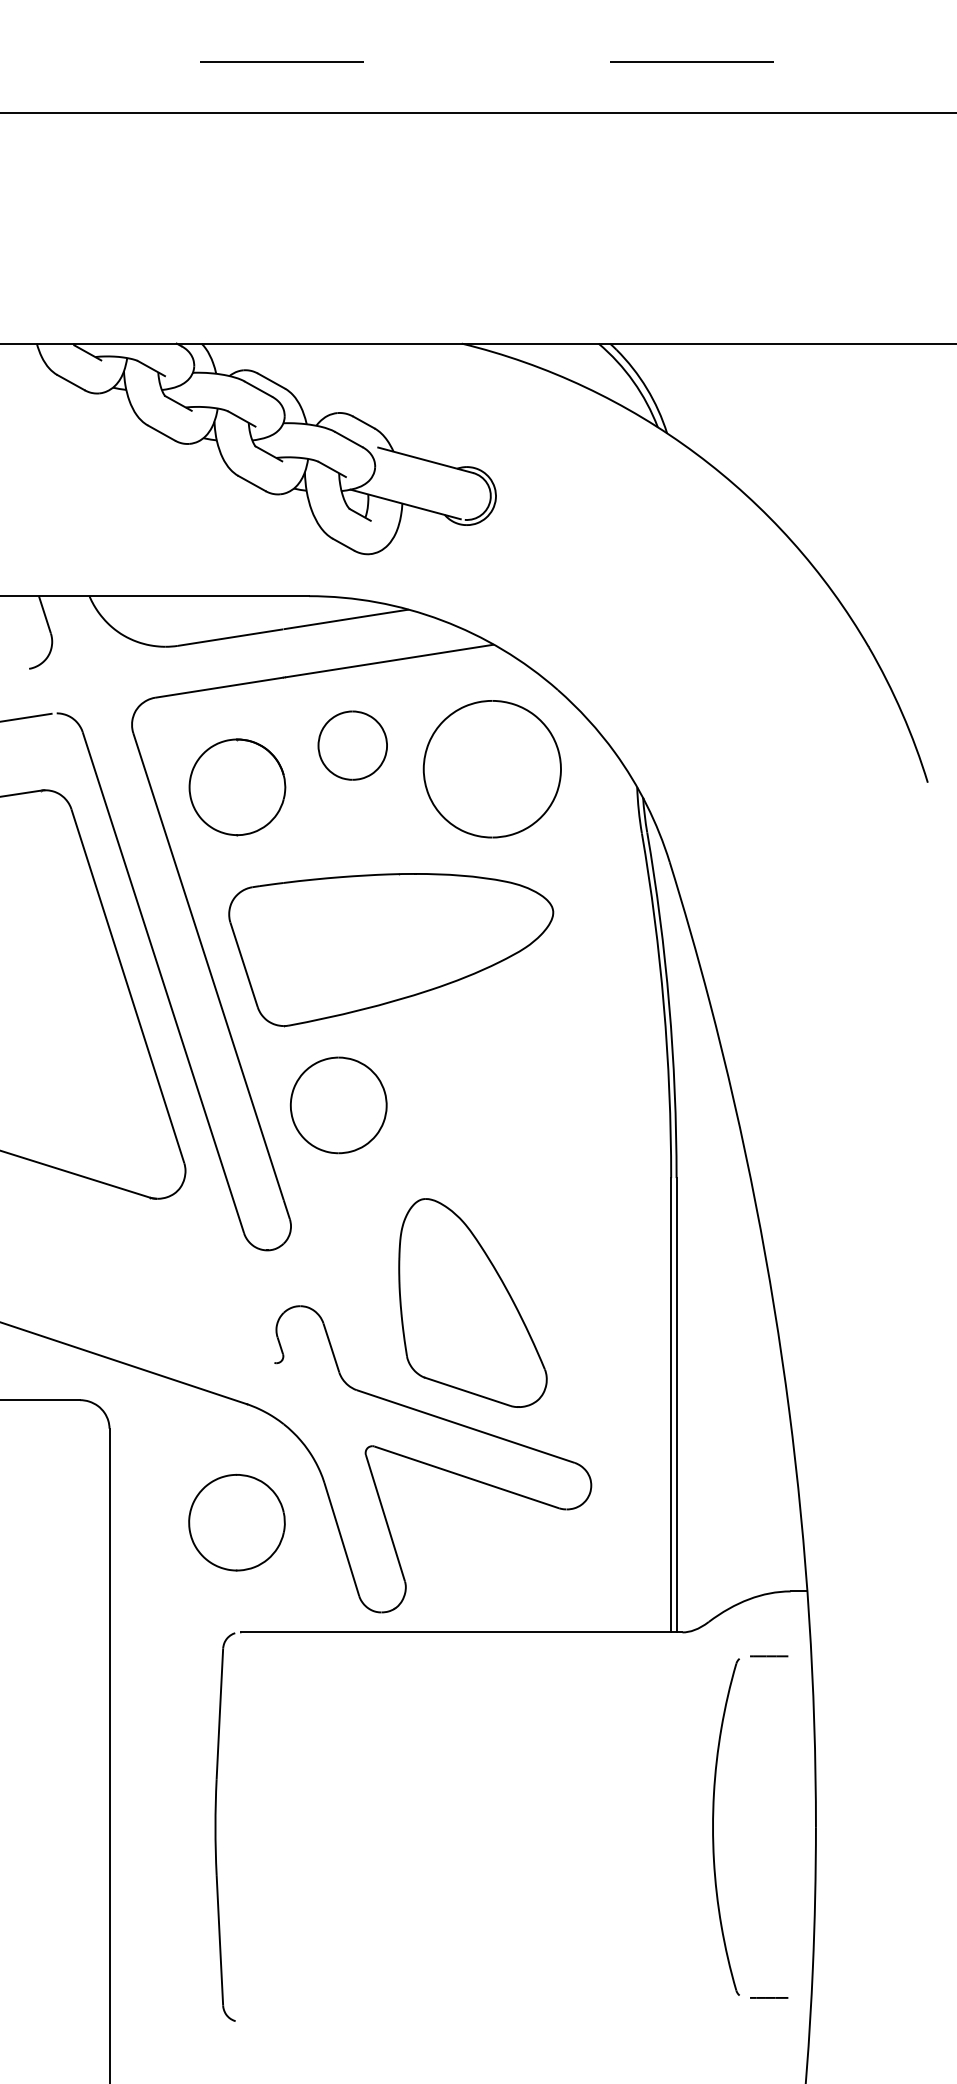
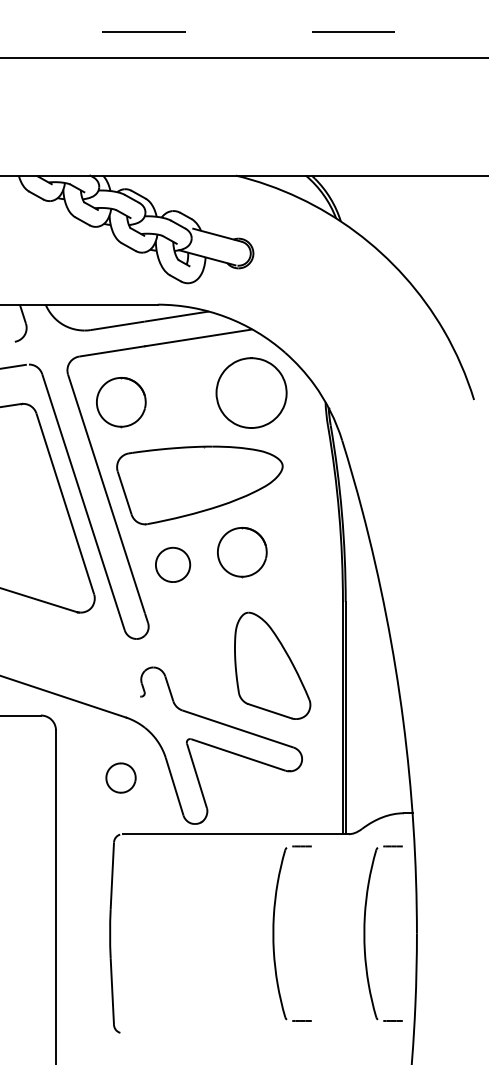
part: (351, 744) -> (179, 380), removed
part: (474, 1081) -> (242, 552), added
part: (337, 1104) -> (172, 564), size x0.7
part: (472, 1302) -> (272, 665), moved
part: (235, 1521) -> (120, 777), size x0.6
part: (537, 1826) -> (274, 933), added

